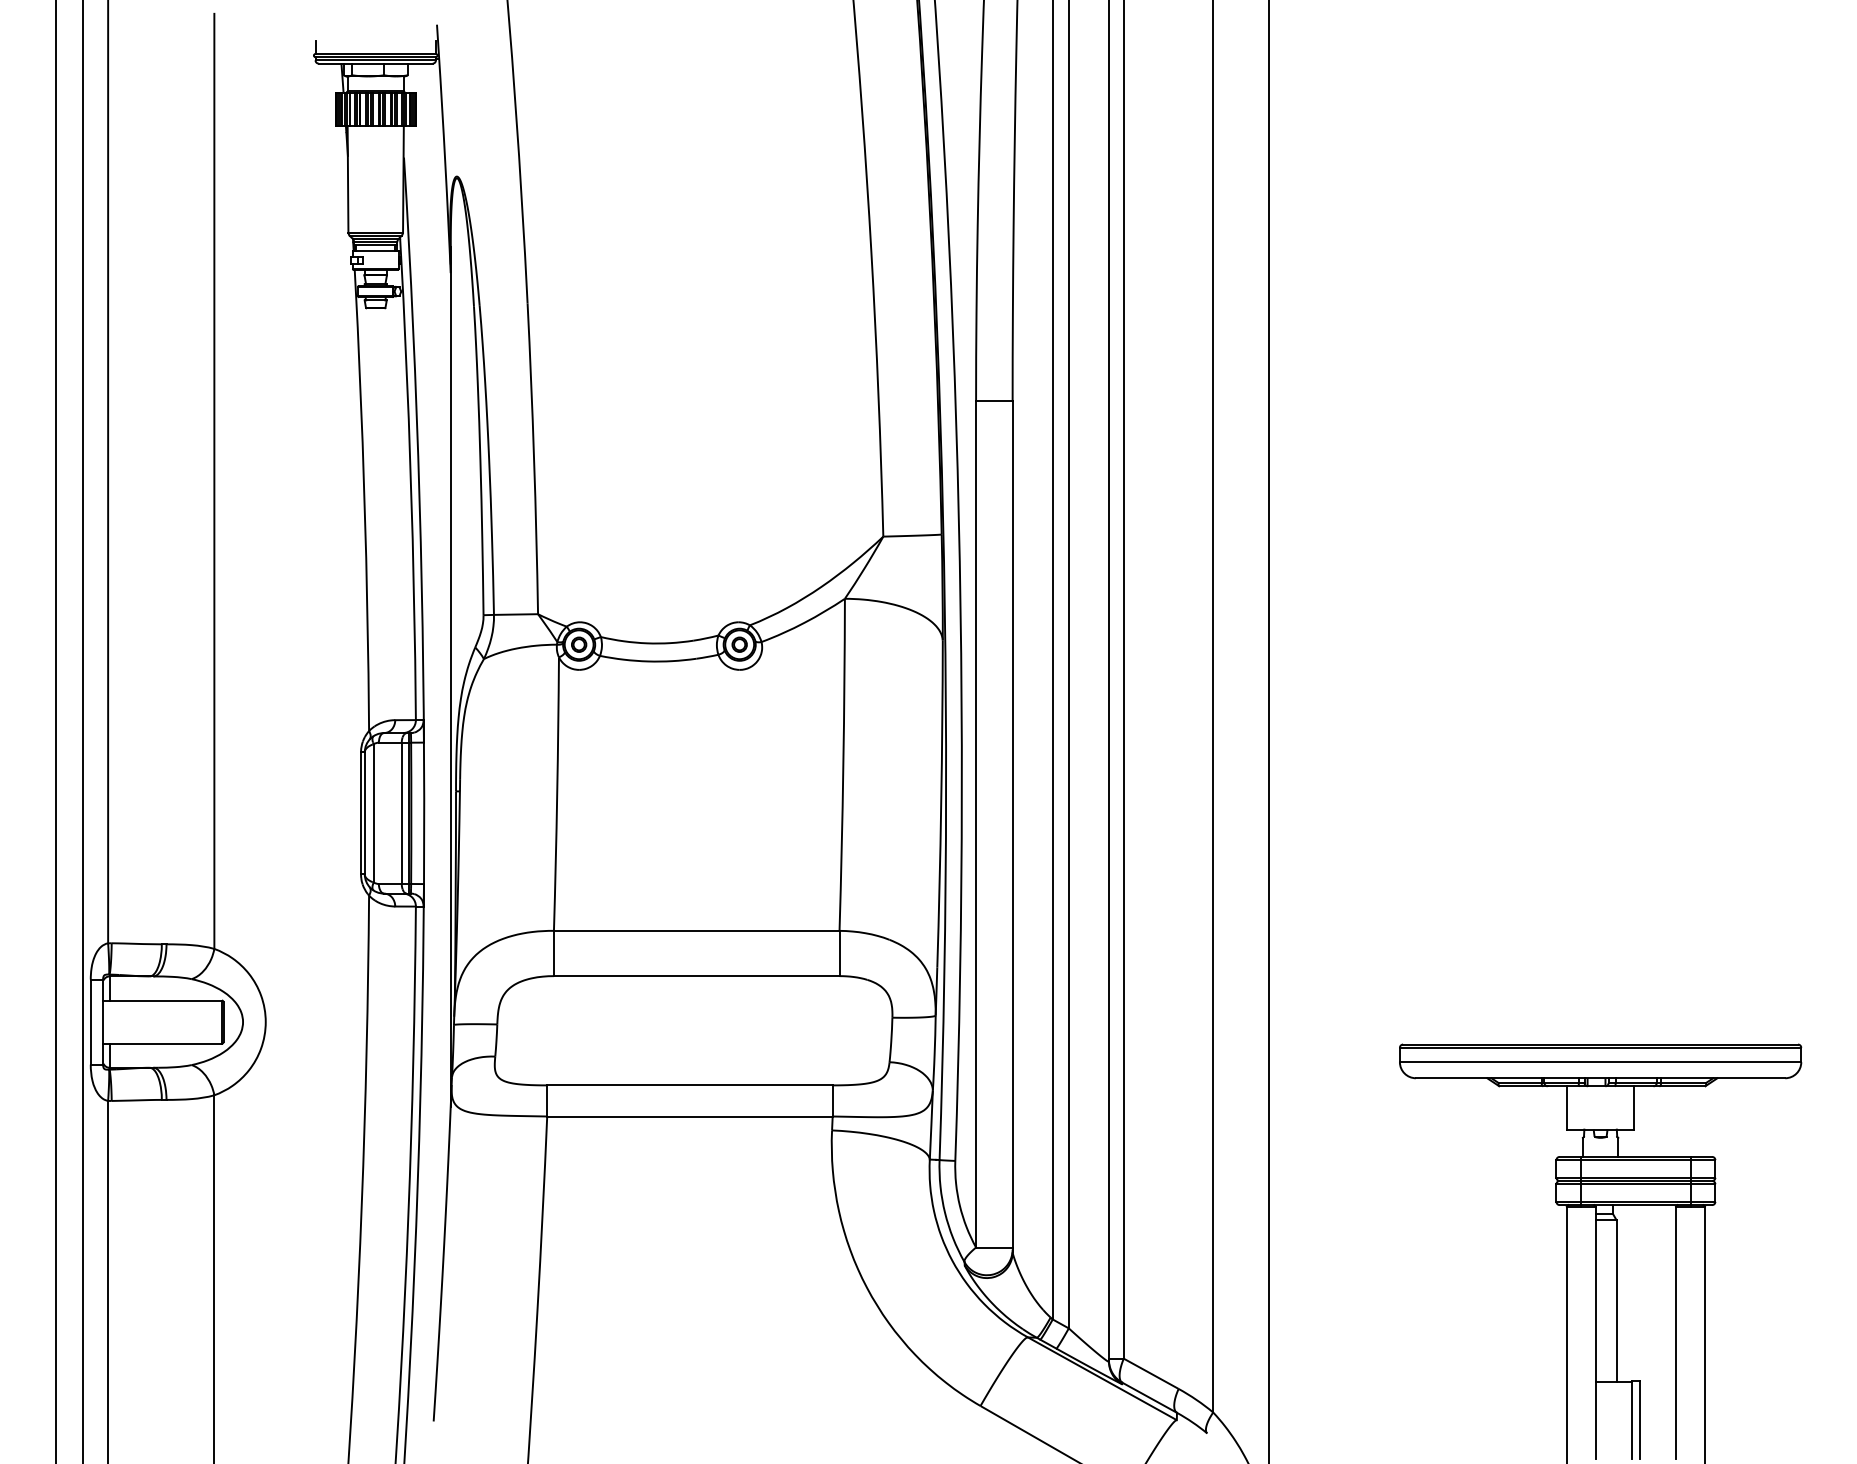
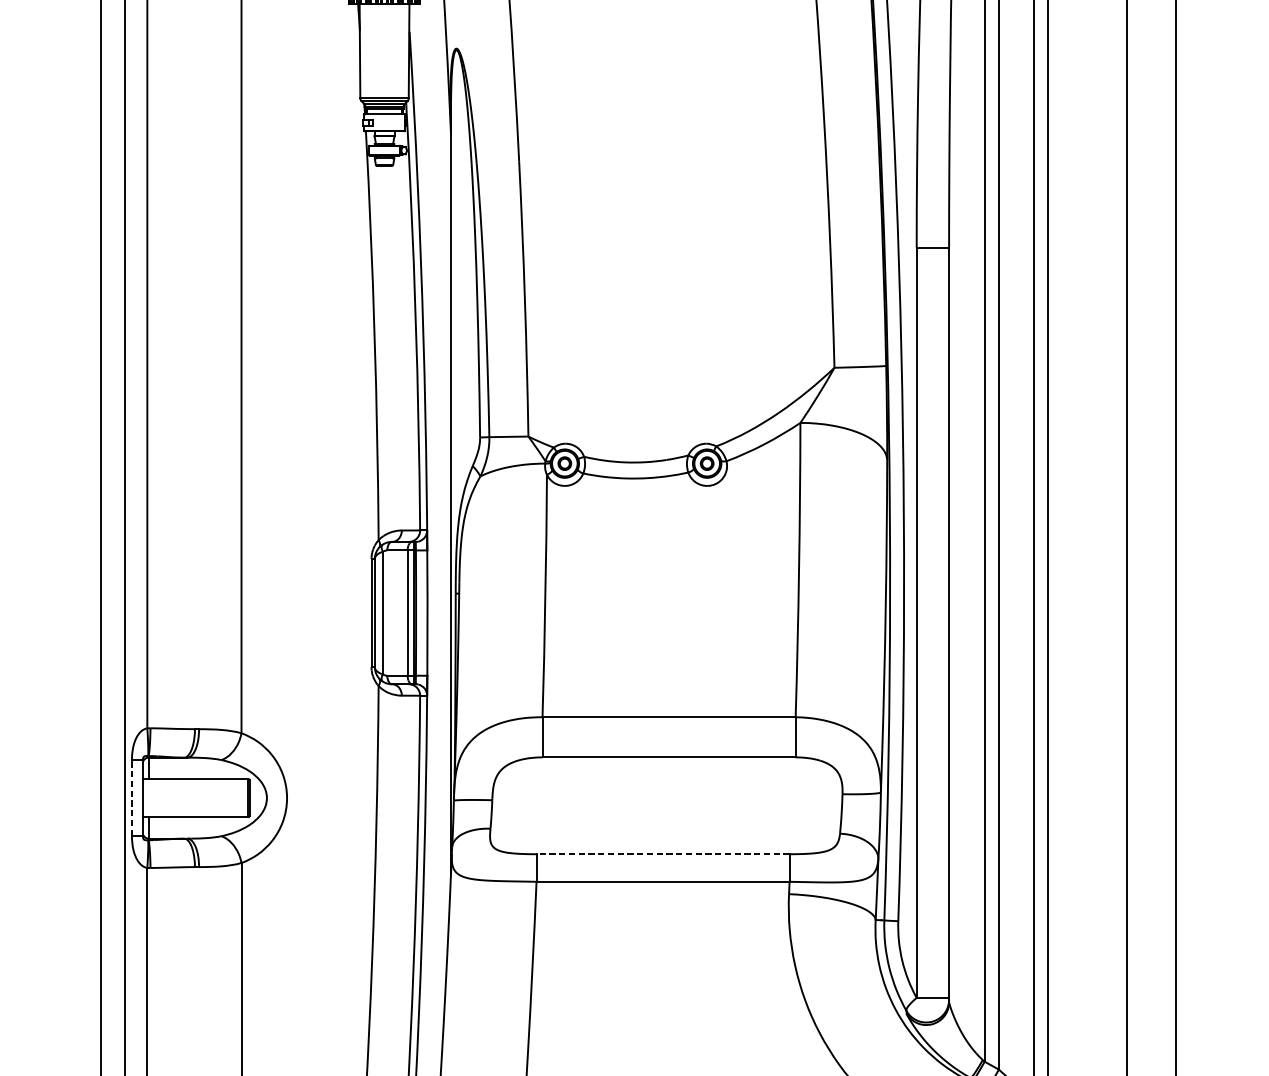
line: (90, 1022) -> (131, 798), solid -> dashed
line: (689, 1085) -> (662, 854), solid -> dashed

